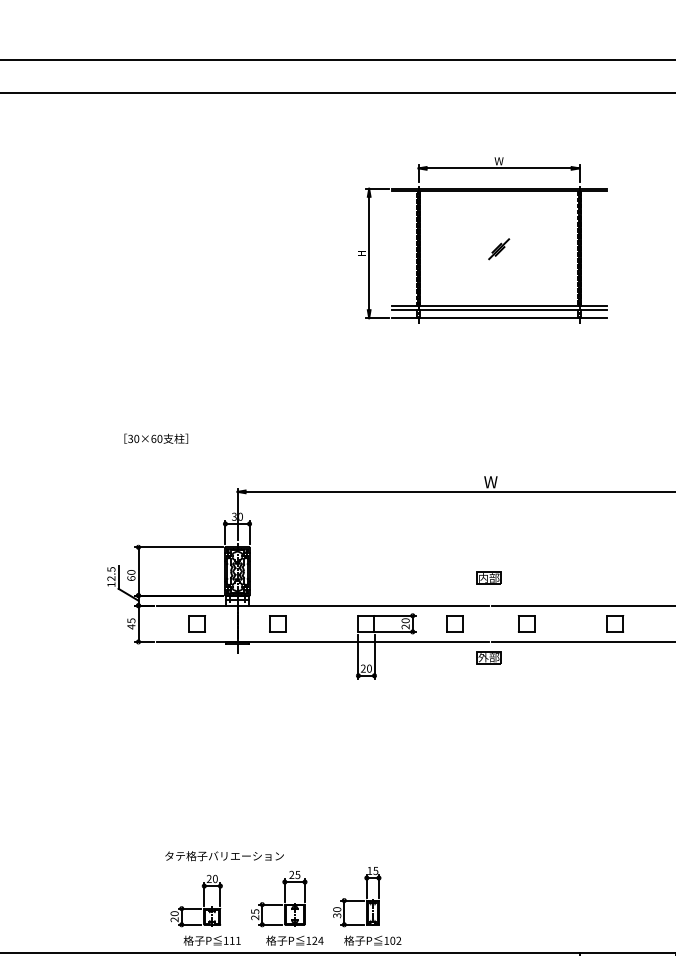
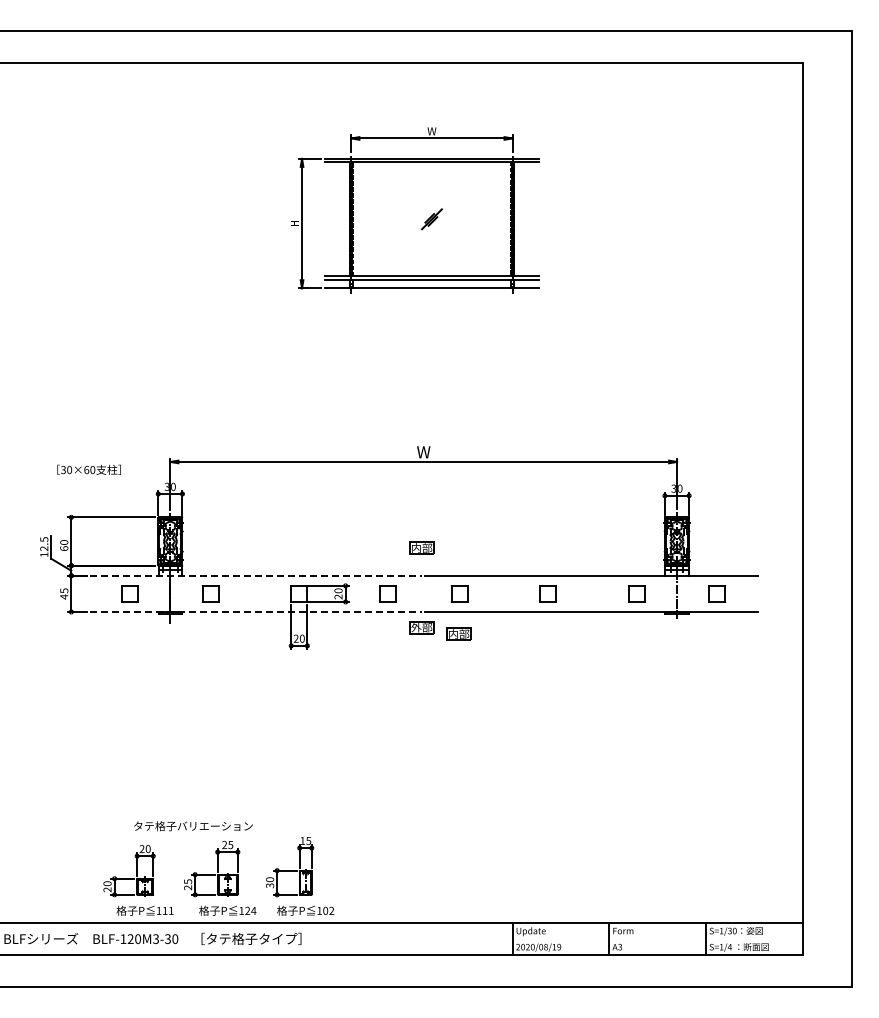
text: (155, 438) -> (88, 469), moved
line: (323, 605) -> (256, 575), solid -> dashed
line: (323, 642) -> (256, 612), solid -> dashed
part: (525, 663) -> (458, 633), added
text: (224, 856) -> (193, 826), moved

